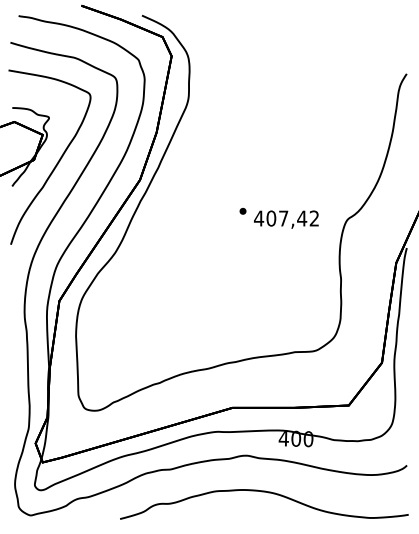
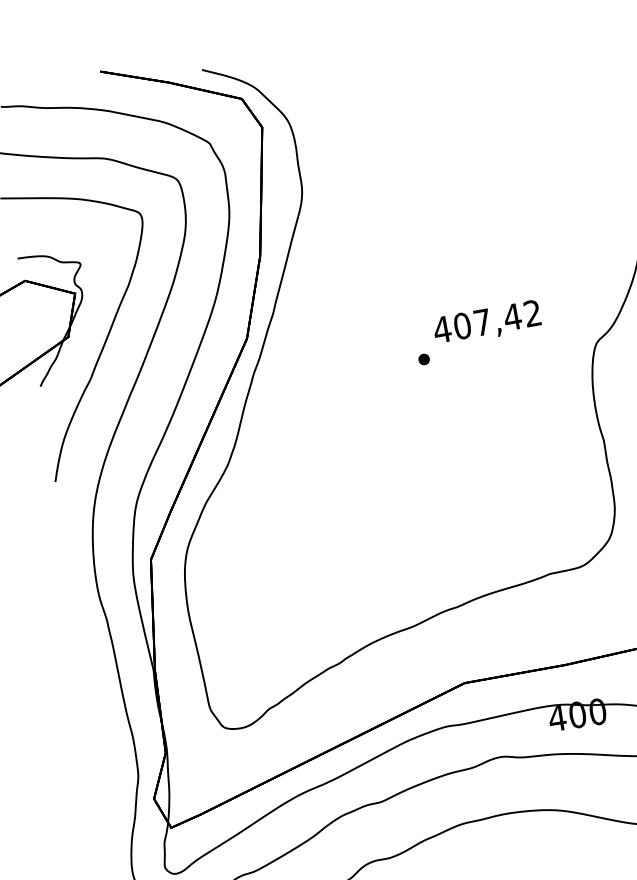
text: (286, 219) -> (487, 323), moved

